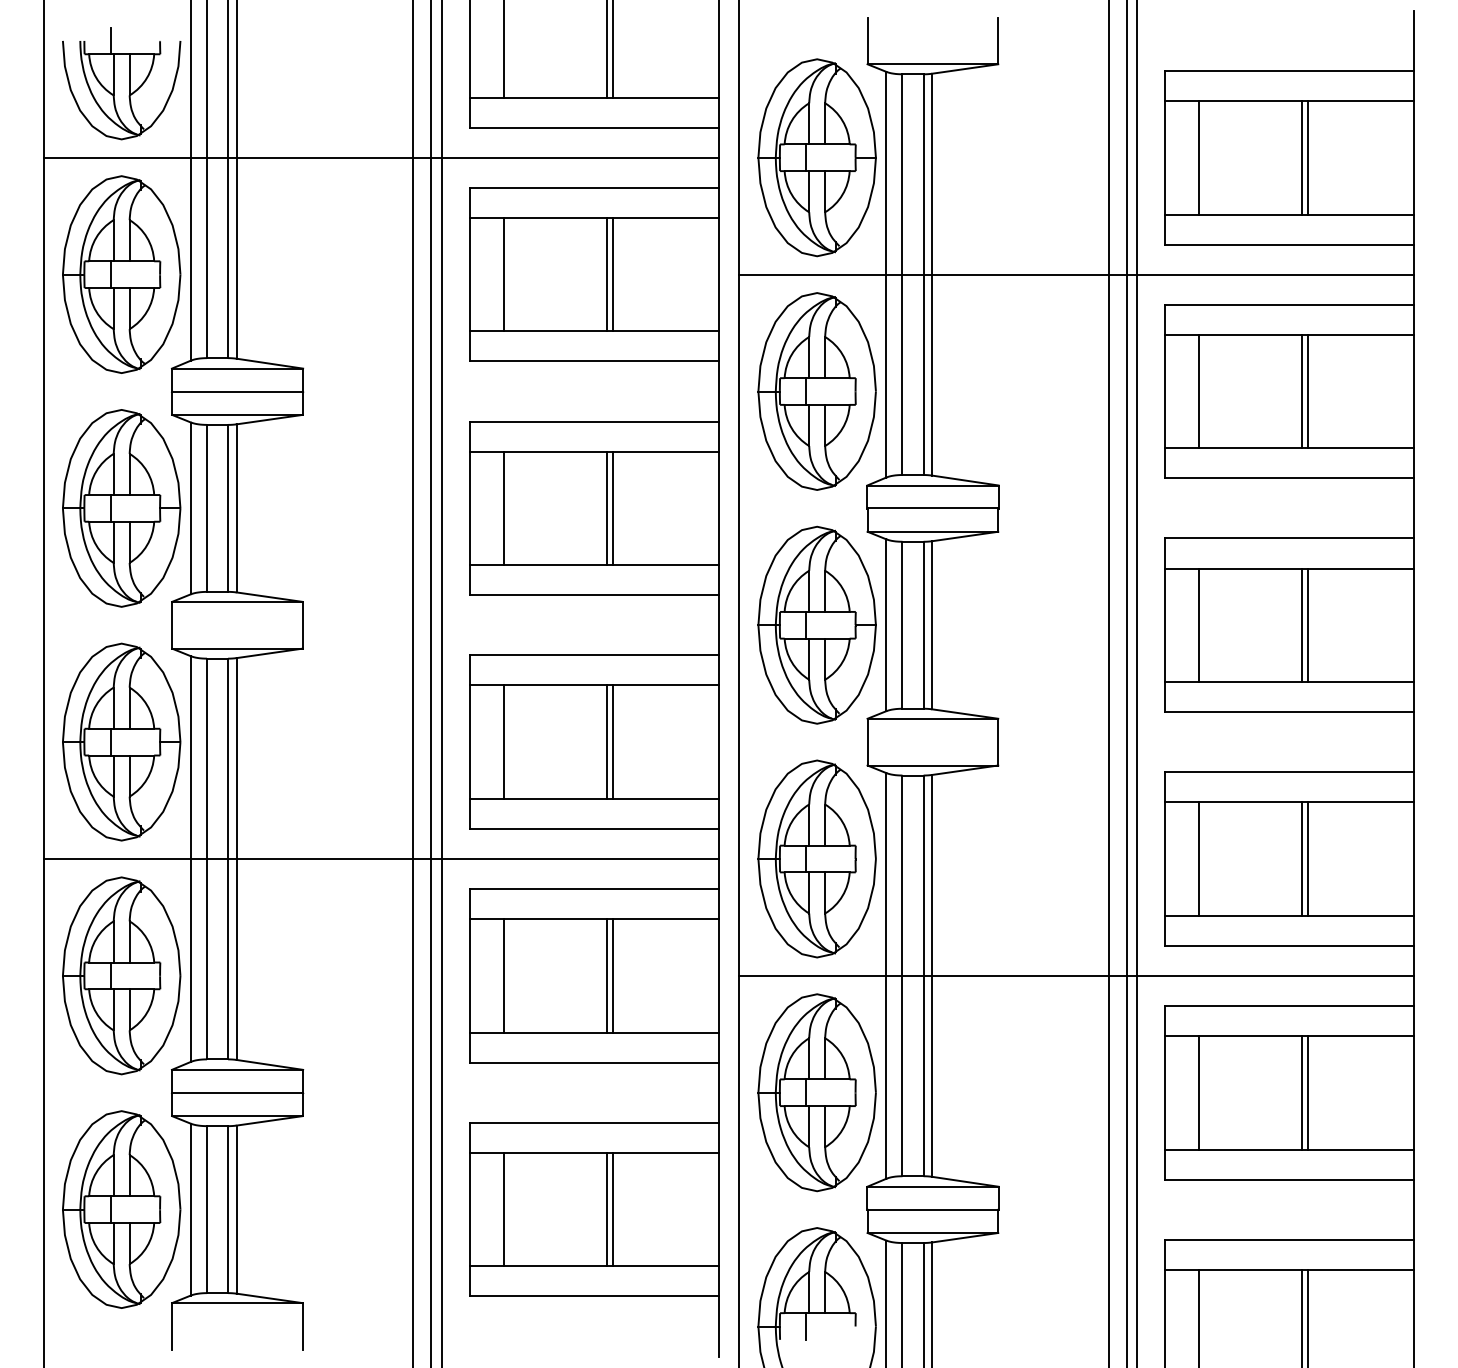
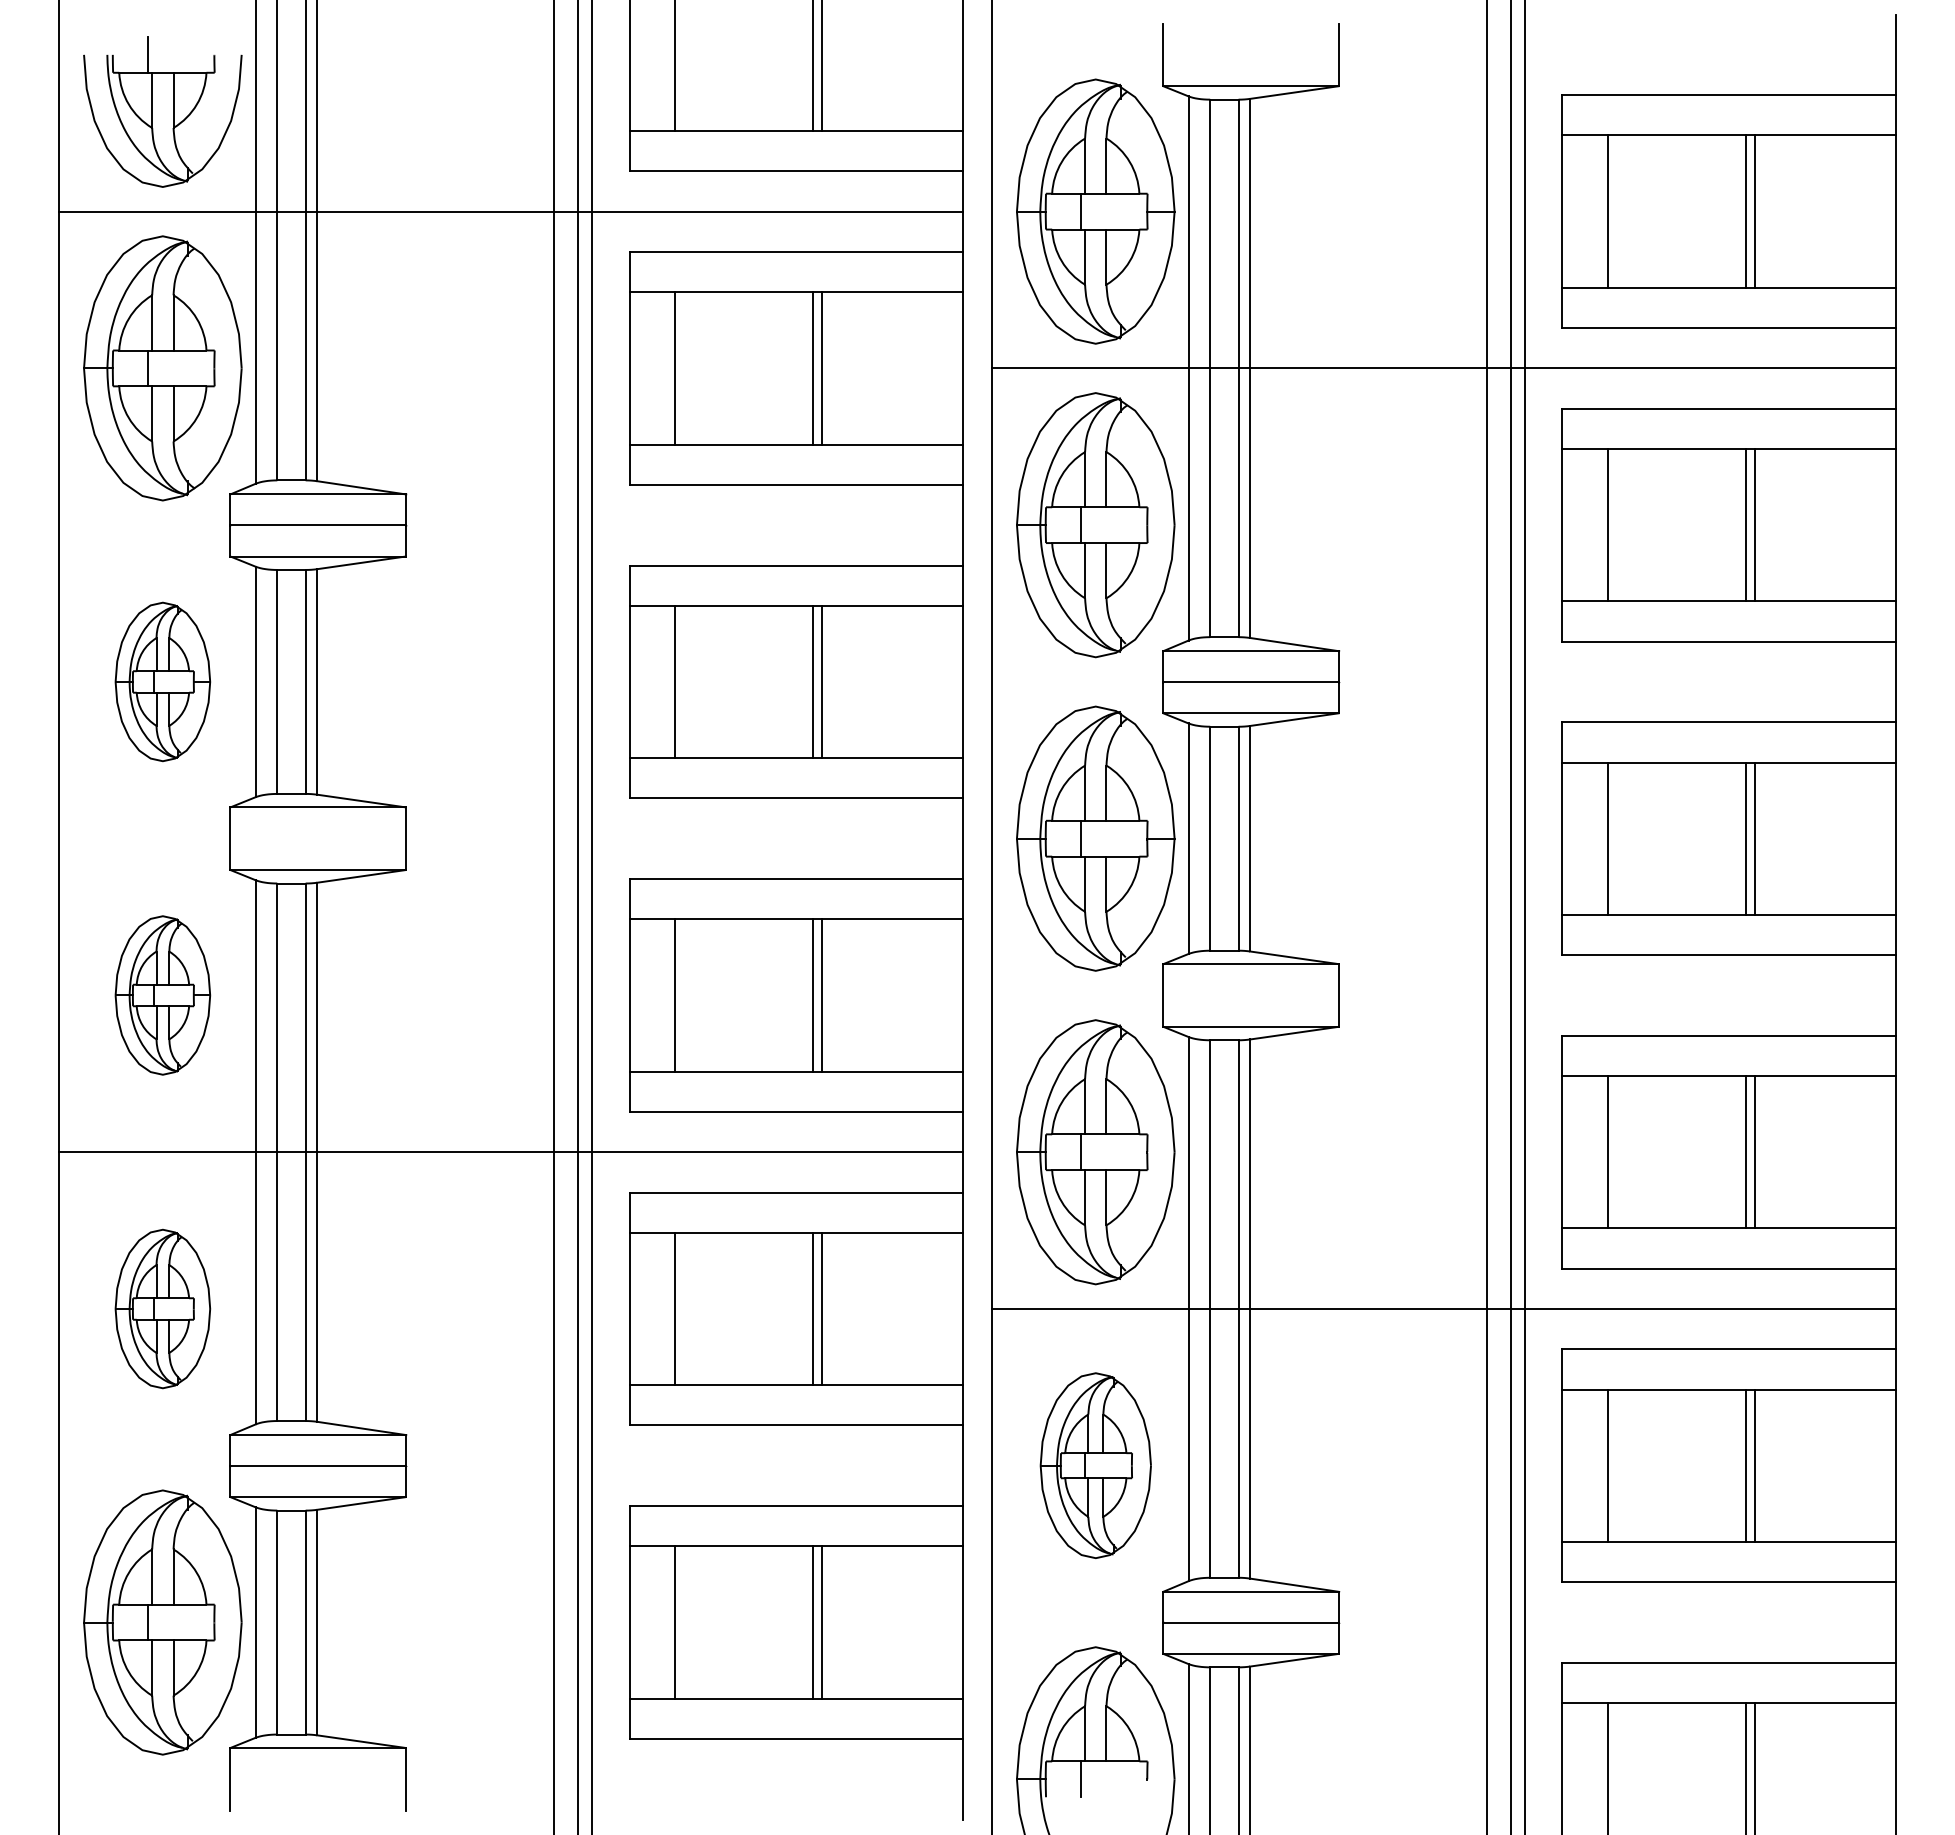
part: (121, 508) -> (162, 681), size x0.6
part: (121, 742) -> (162, 995), size x0.6
part: (121, 975) -> (162, 1308), size x0.6
part: (816, 1092) -> (1095, 1465), size x0.7

